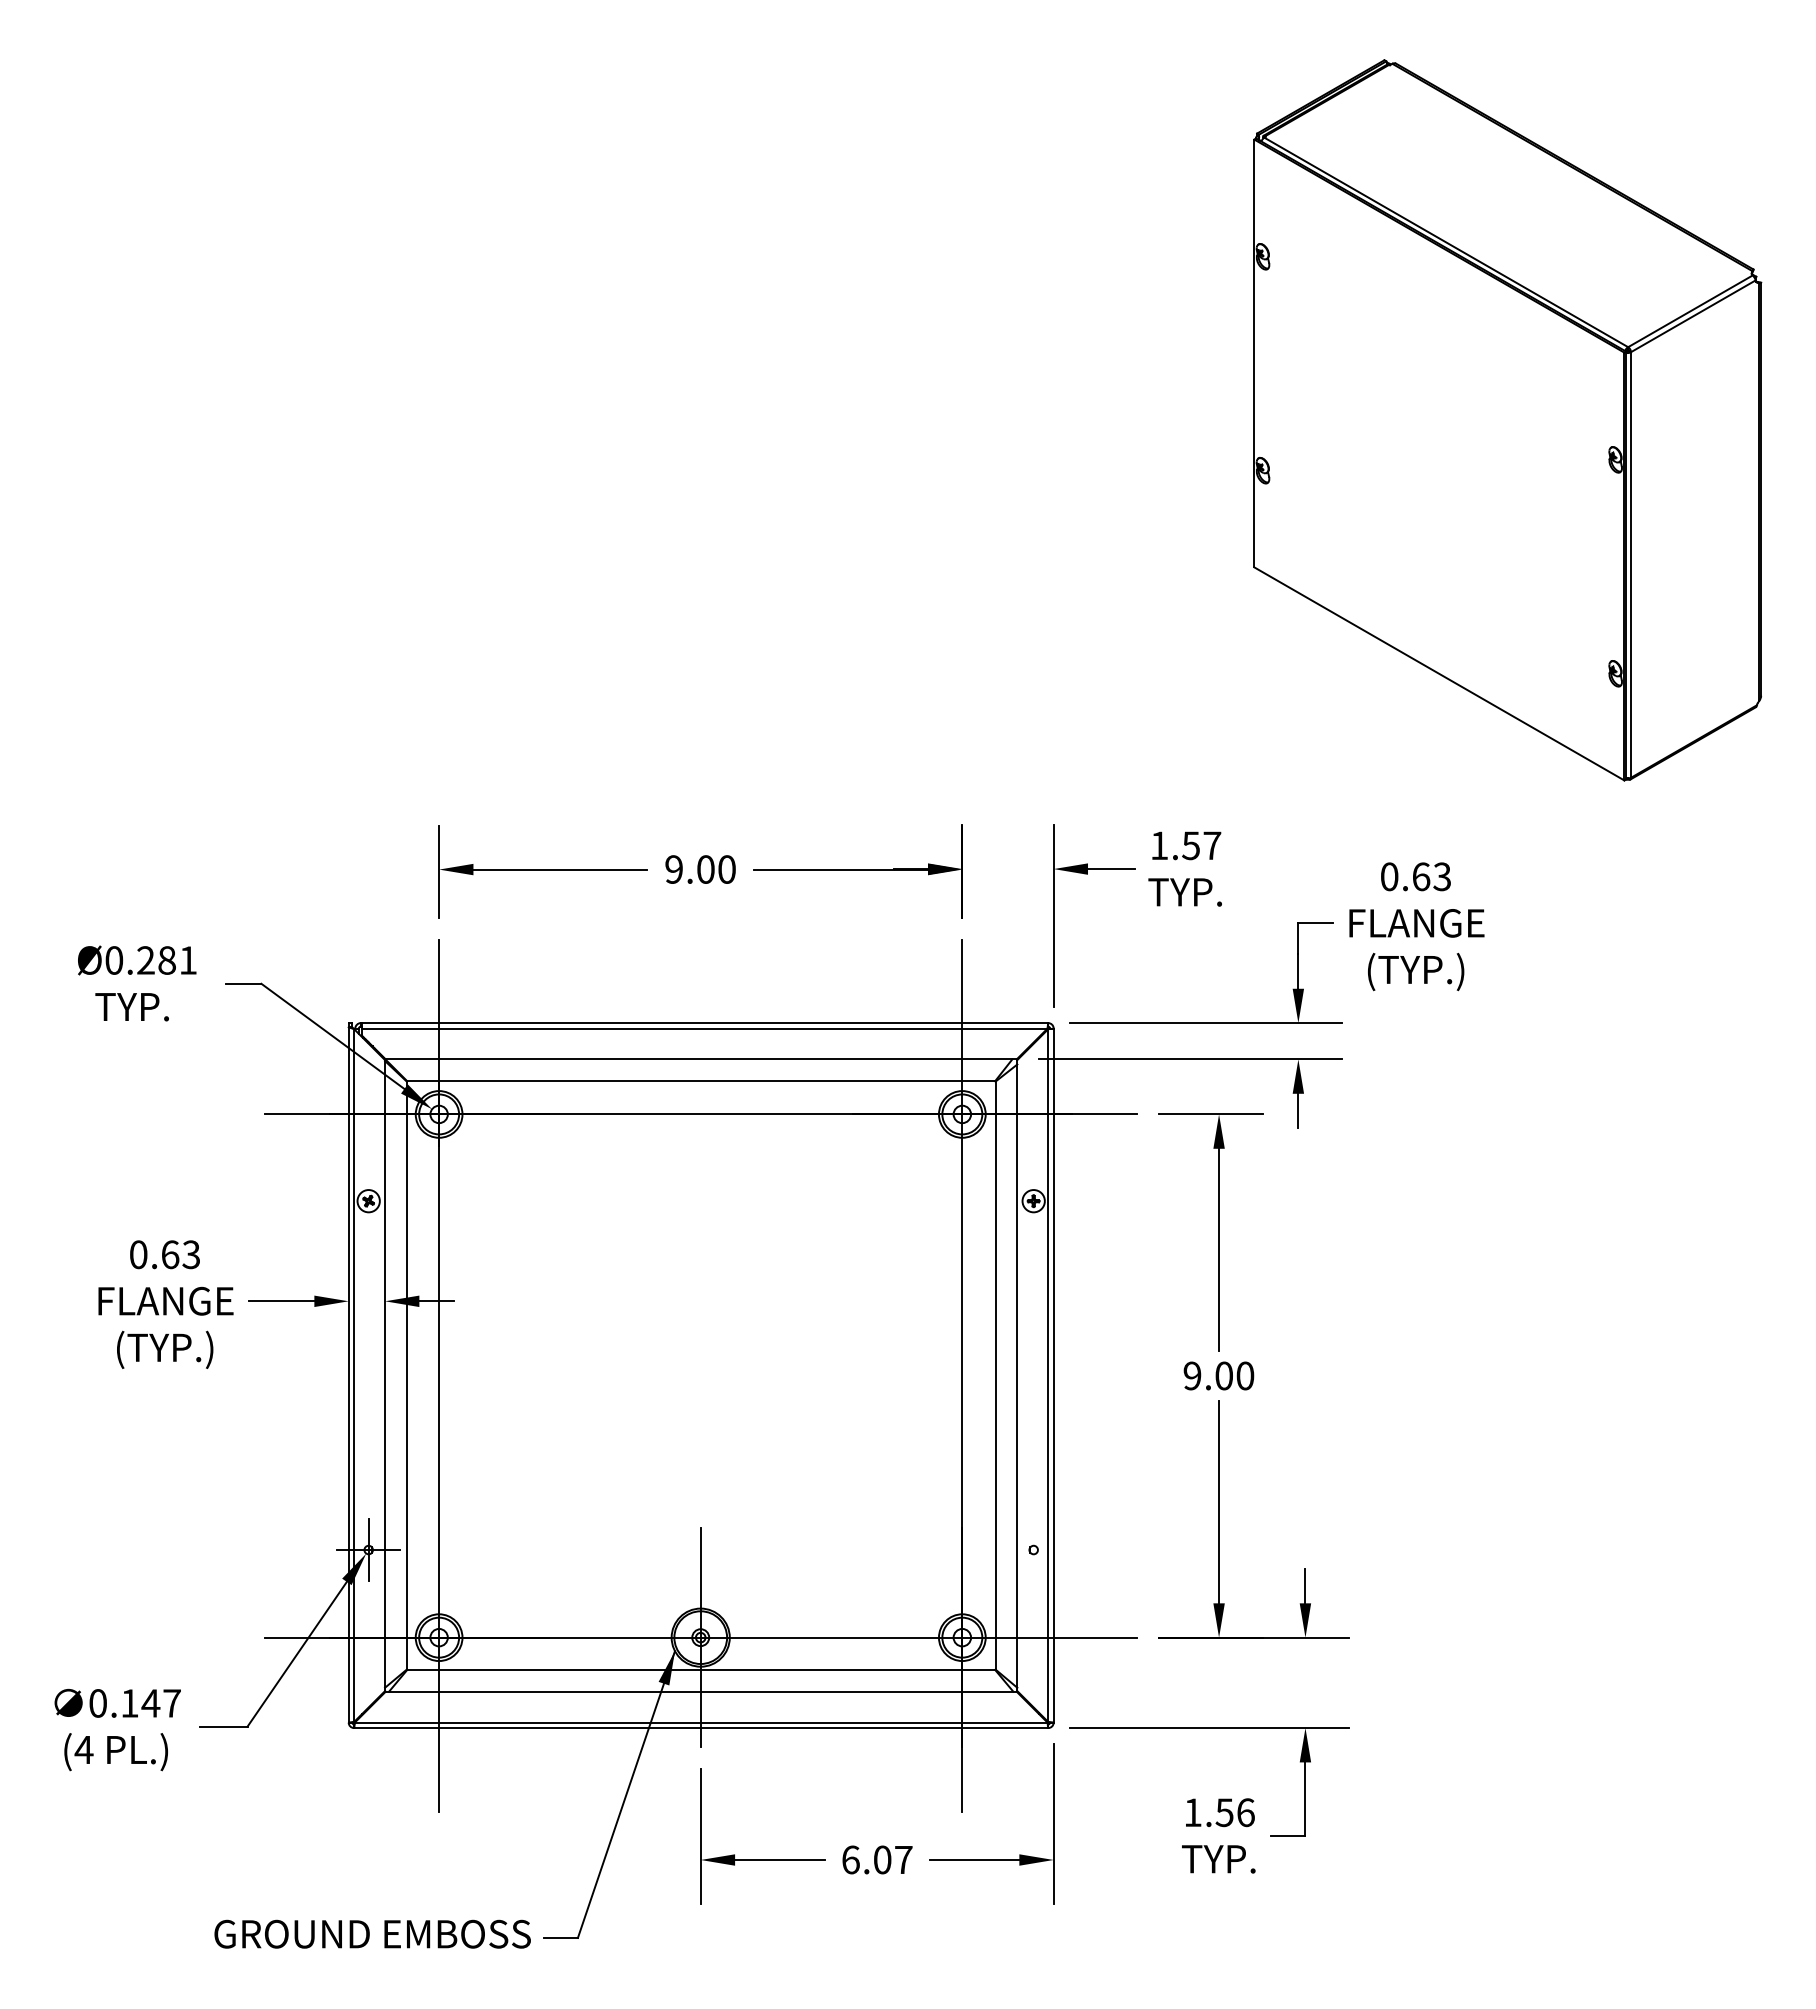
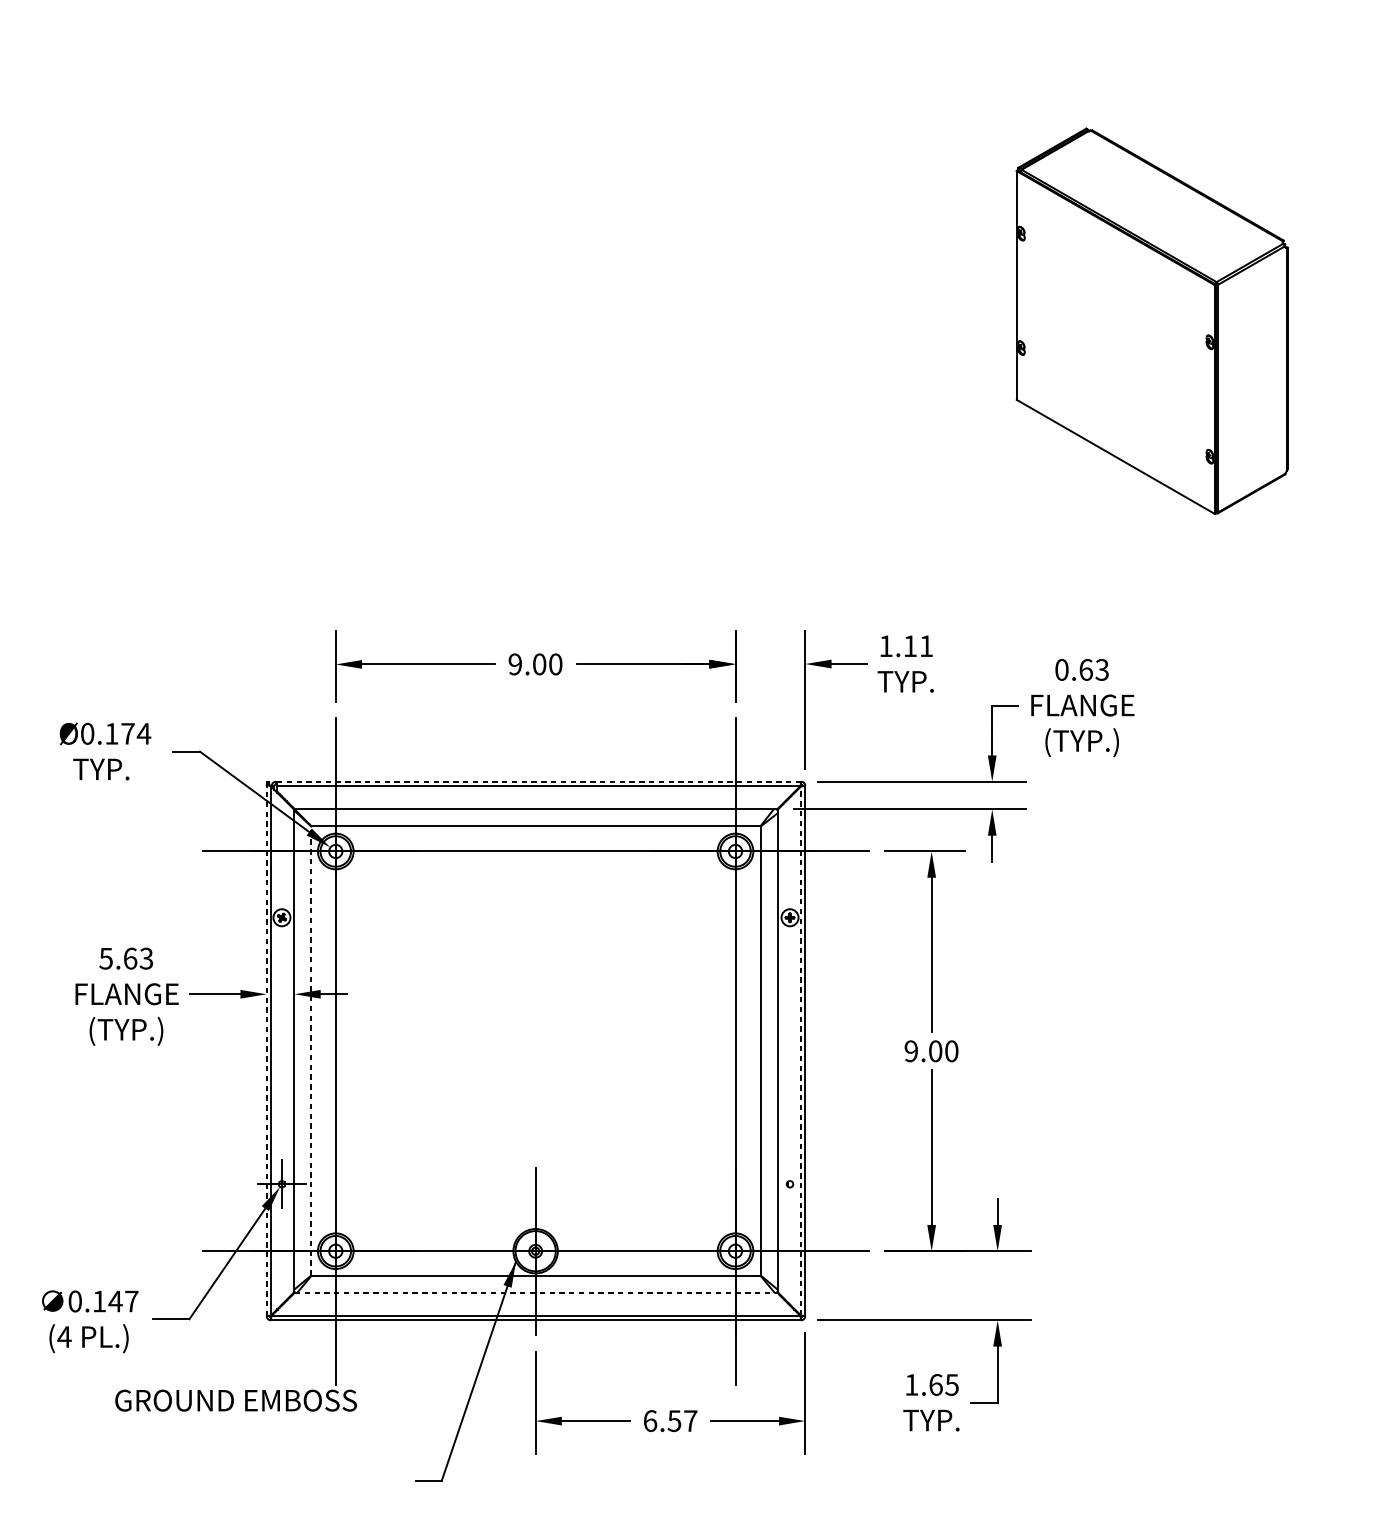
part: (1507, 420) -> (1152, 321), size x0.7
text: (1201, 845) -> (918, 646), 1.57 -> 1.11
text: (167, 960) -> (128, 733), Ø0.281 -> Ø0.174
line: (705, 1023) -> (539, 782), solid -> dashed
text: (138, 1254) -> (106, 958), 0.63 -> 5.63
line: (348, 1375) -> (266, 1050), solid -> dashed
line: (406, 1375) -> (310, 1050), solid -> dashed
line: (1048, 1375) -> (801, 1050), solid -> dashed
line: (701, 1691) -> (536, 1292), solid -> dashed
text: (1234, 1812) -> (943, 1384), 1.56 -> 1.65
text: (882, 1859) -> (674, 1420), 6.07 -> 6.57
text: (372, 1933) -> (235, 1400), moved

